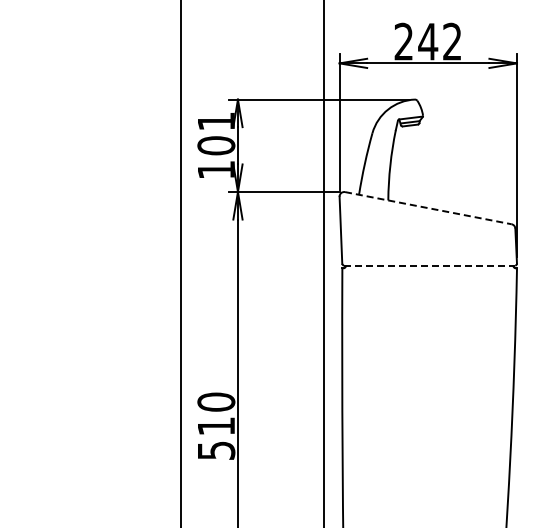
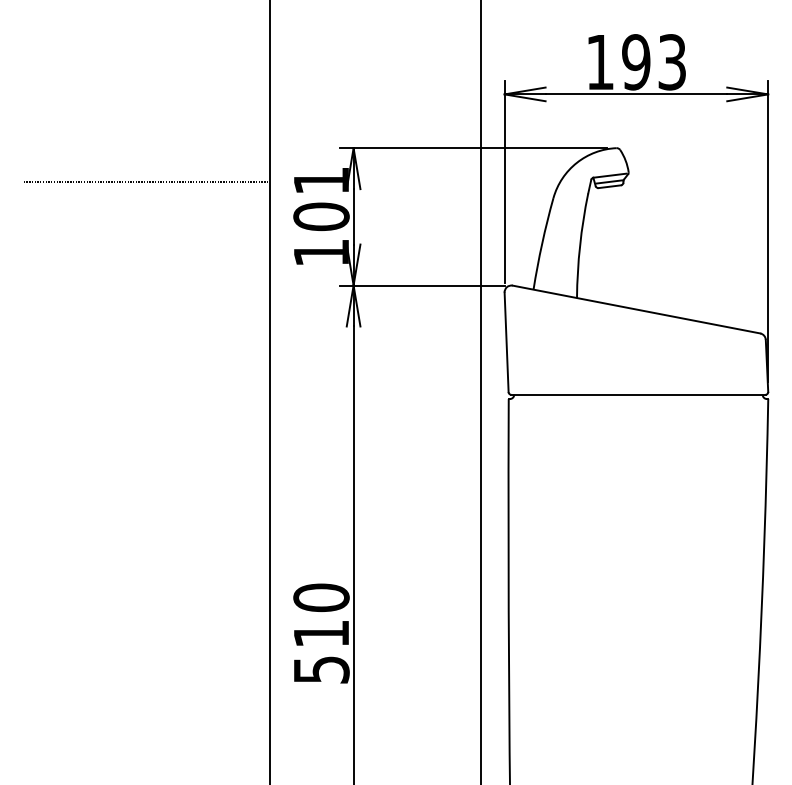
text: (427, 41) -> (635, 61), 242 -> 193
line: (98, 122) -> (146, 182), added
line: (428, 208) -> (636, 310), dashed -> solid
line: (429, 265) -> (638, 394), dashed -> solid

